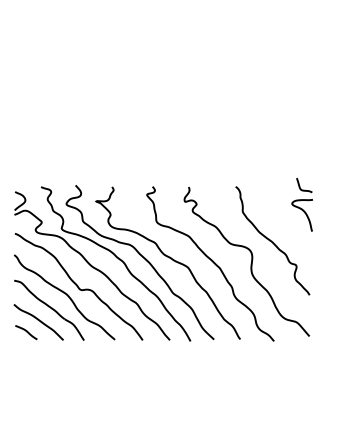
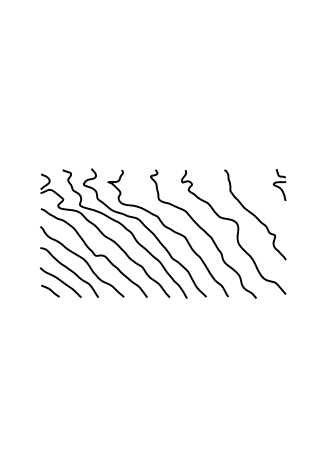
part: (301, 204) -> (279, 184), size x0.71

